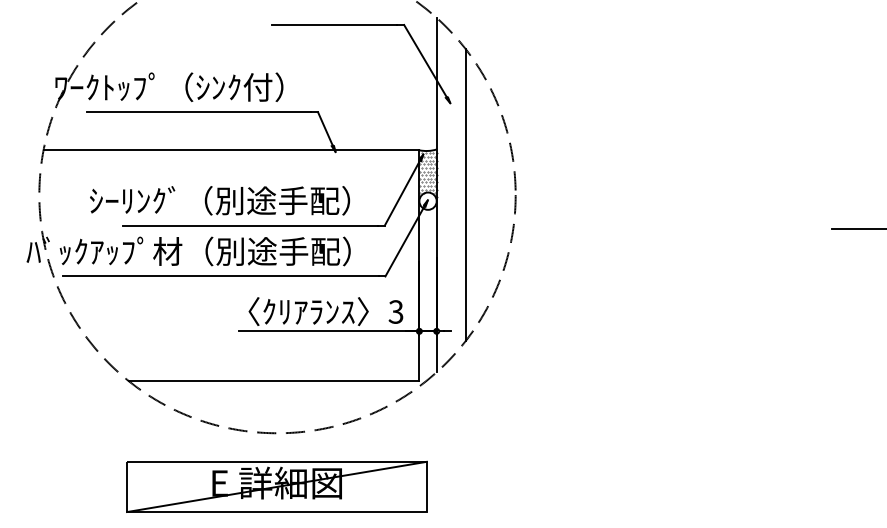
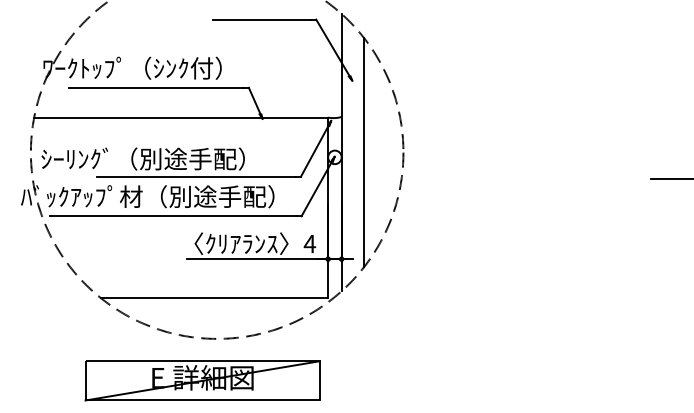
hatch: (427, 174) -> (334, 136), removed
text: (219, 200) -> (142, 158), moved
text: (395, 311) -> (309, 243), 3 -> 4
part: (276, 486) -> (202, 380), moved

